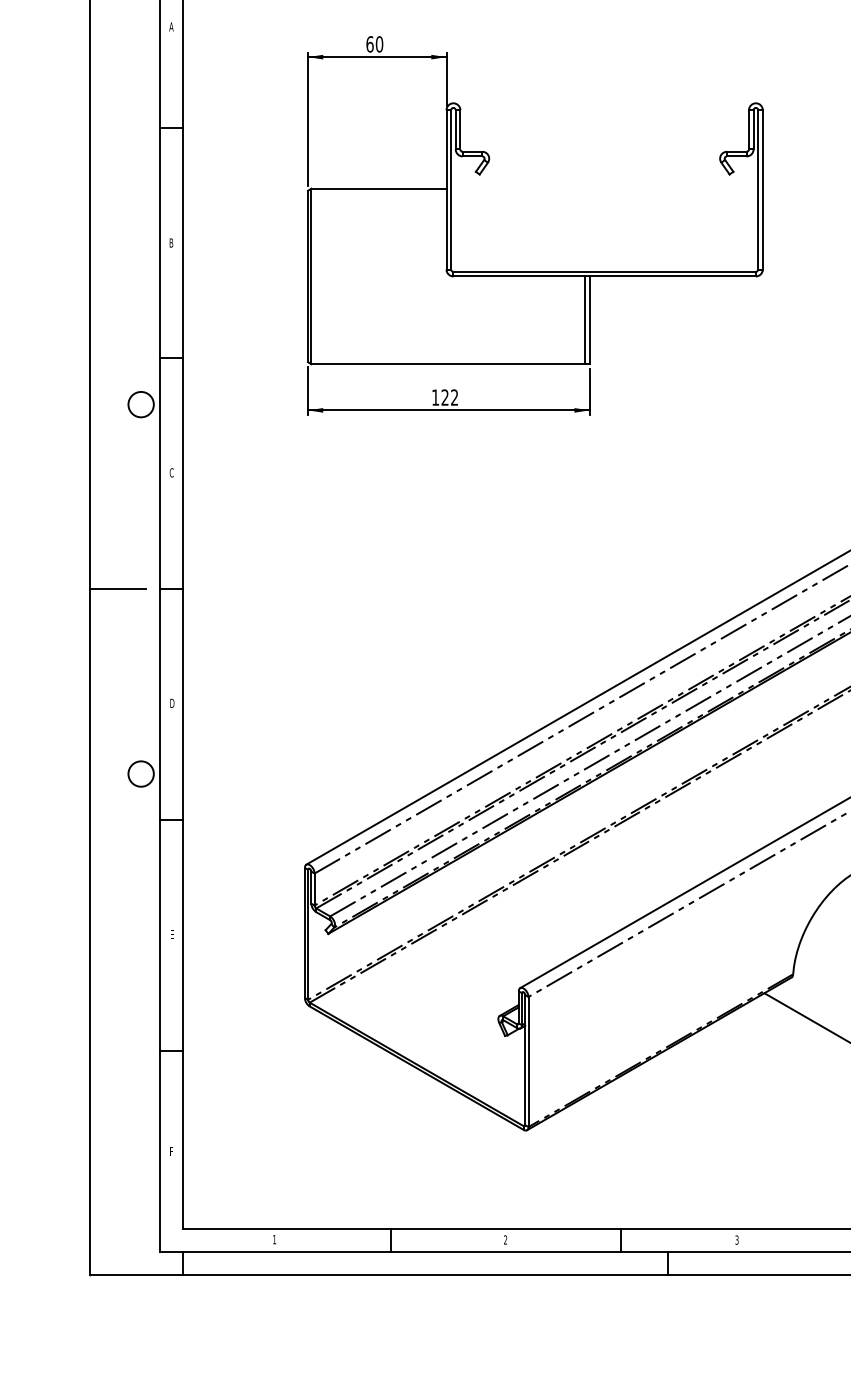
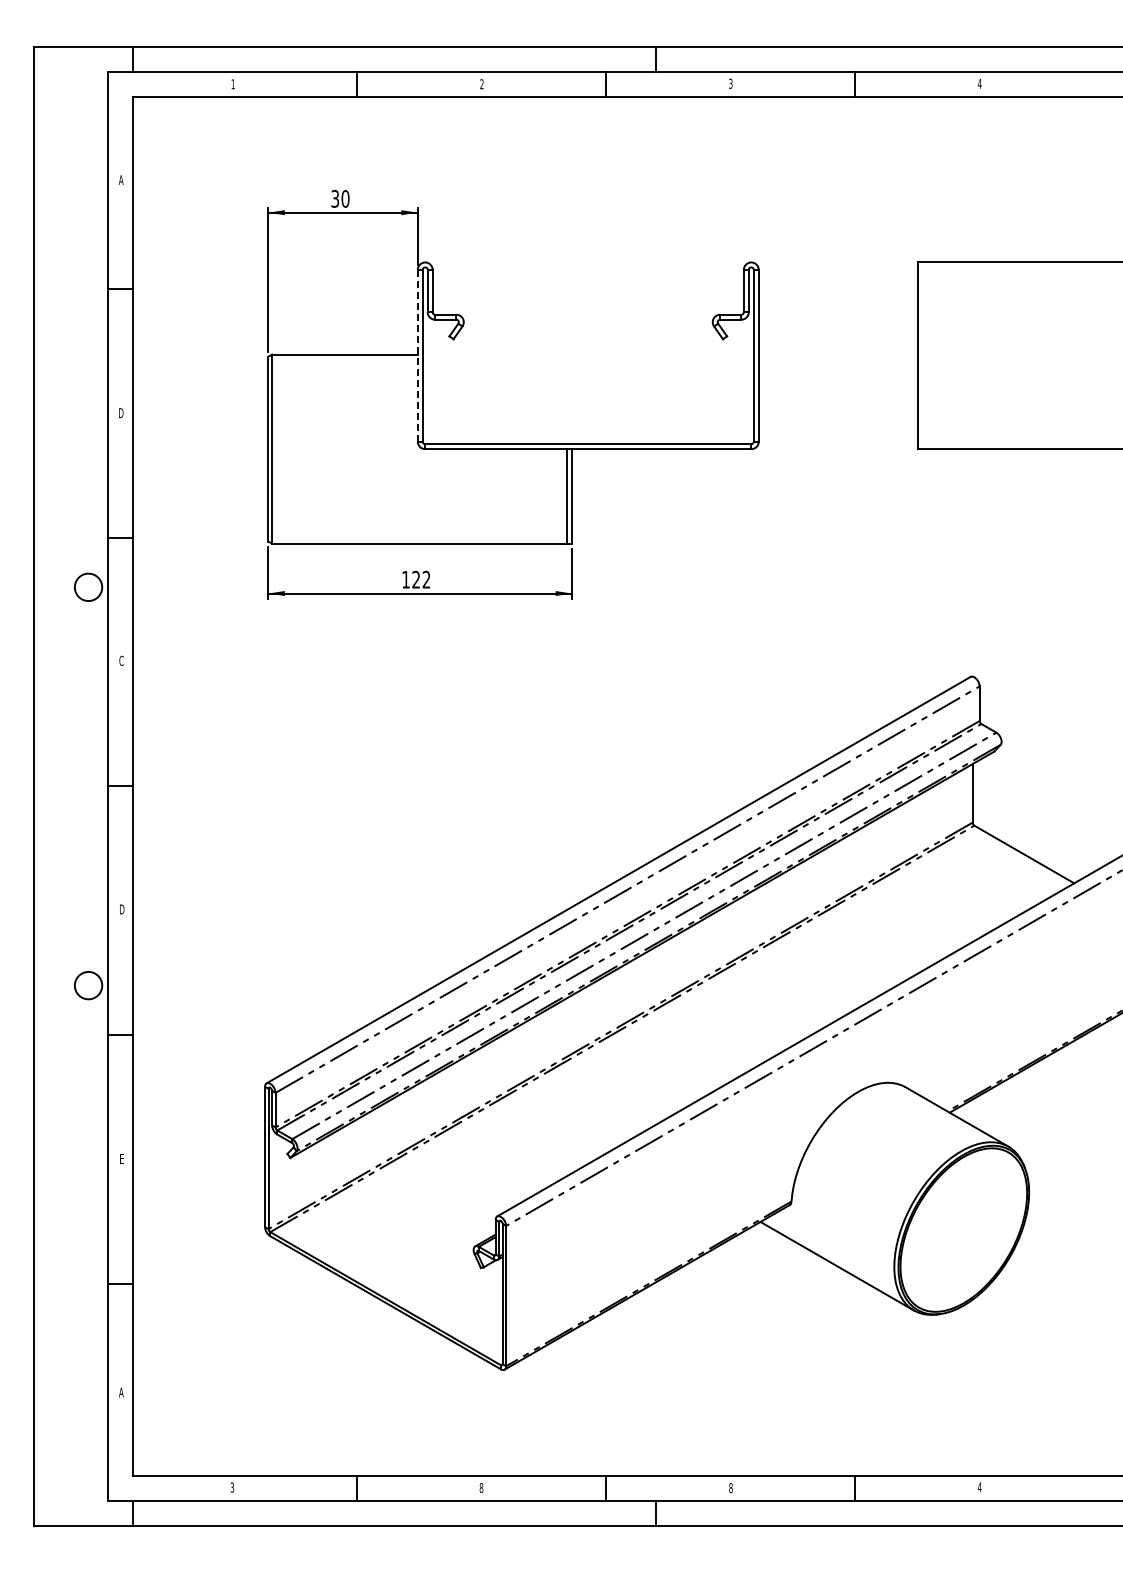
text: (370, 43) -> (335, 198), 60 -> 30
line: (446, 189) -> (417, 355), solid -> dashed
text: (171, 242) -> (121, 412), B -> D
line: (117, 589) -> (63, 786), removed
text: (171, 1151) -> (121, 1392), F -> A
text: (274, 1239) -> (232, 1487), 1 -> 3
text: (505, 1240) -> (481, 1488), 2 -> 8
text: (736, 1240) -> (730, 1488), 3 -> 8

